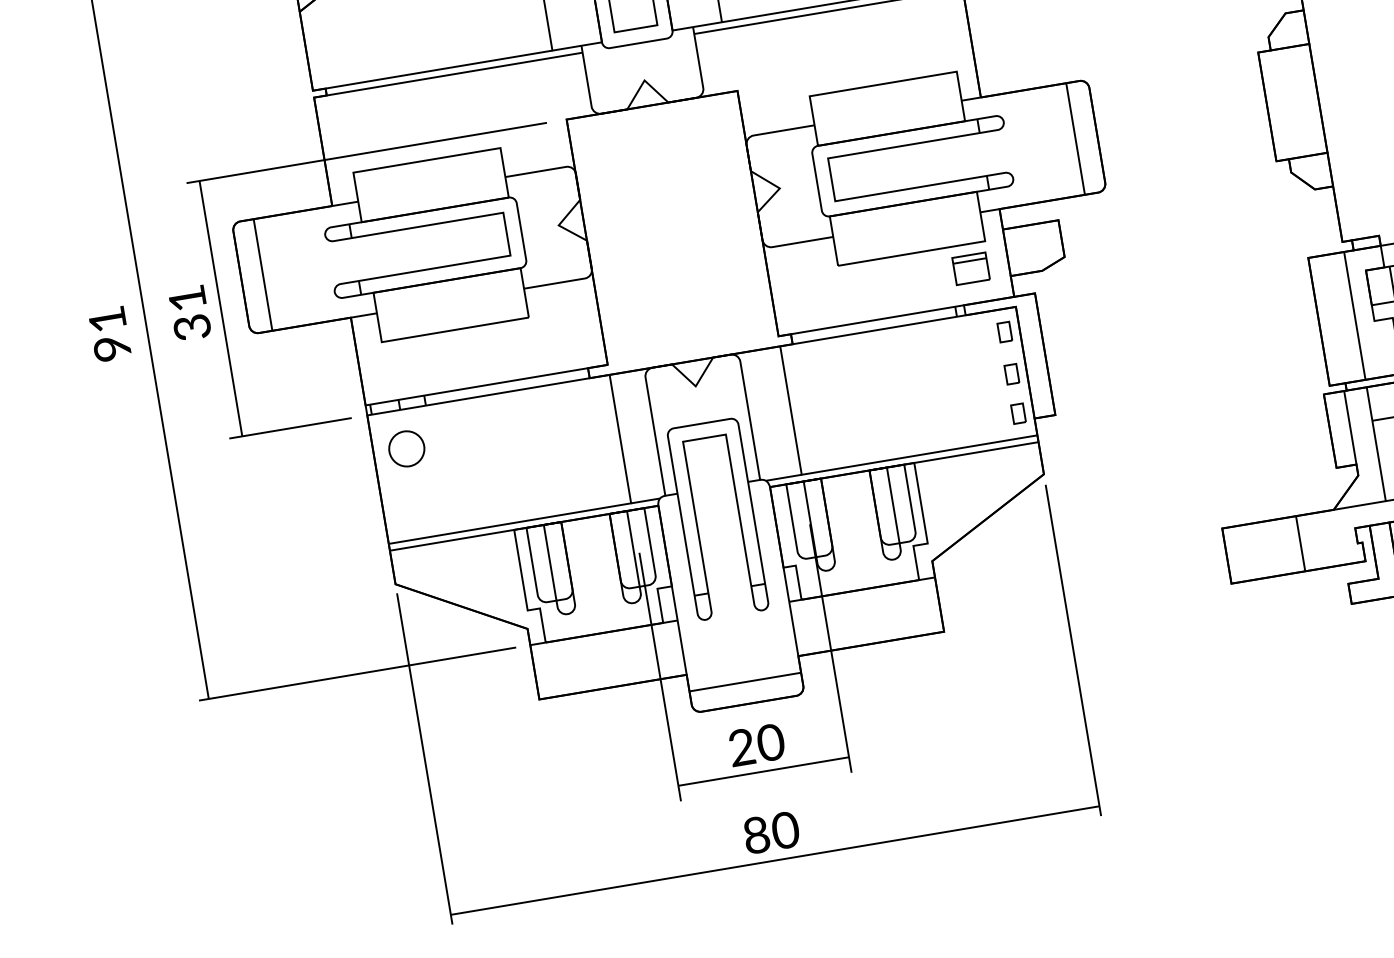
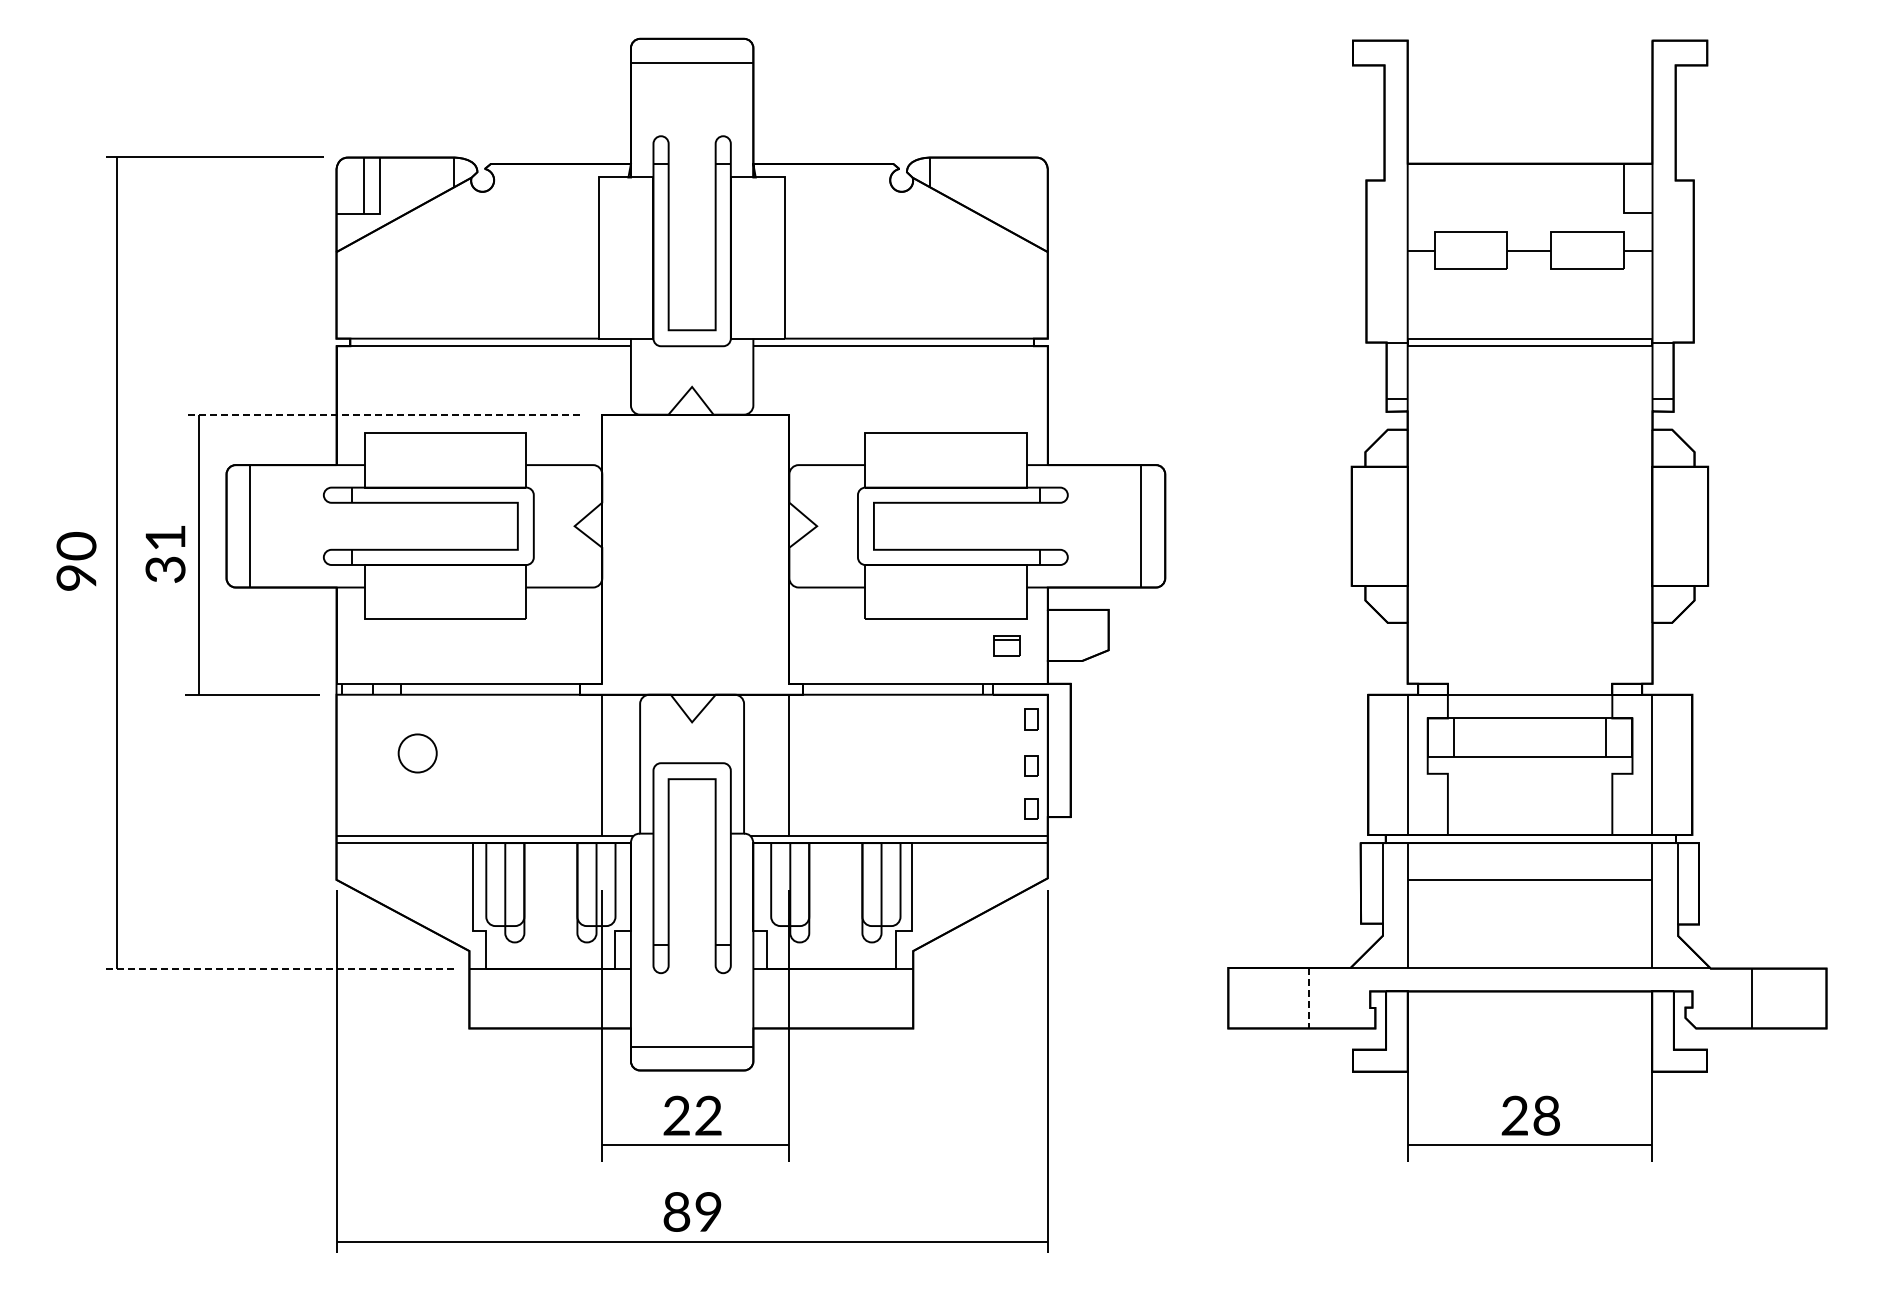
line: (366, 152) -> (382, 414), solid -> dashed
part: (970, 268) -> (1006, 645), size x0.7
text: (107, 319) -> (76, 546), 91 -> 90
part: (406, 448) -> (417, 753), moved
line: (1300, 543) -> (1309, 998), solid -> dashed
line: (357, 673) -> (280, 968), solid -> dashed
text: (770, 742) -> (708, 1115), 20 -> 22
text: (785, 830) -> (708, 1212), 80 -> 89

